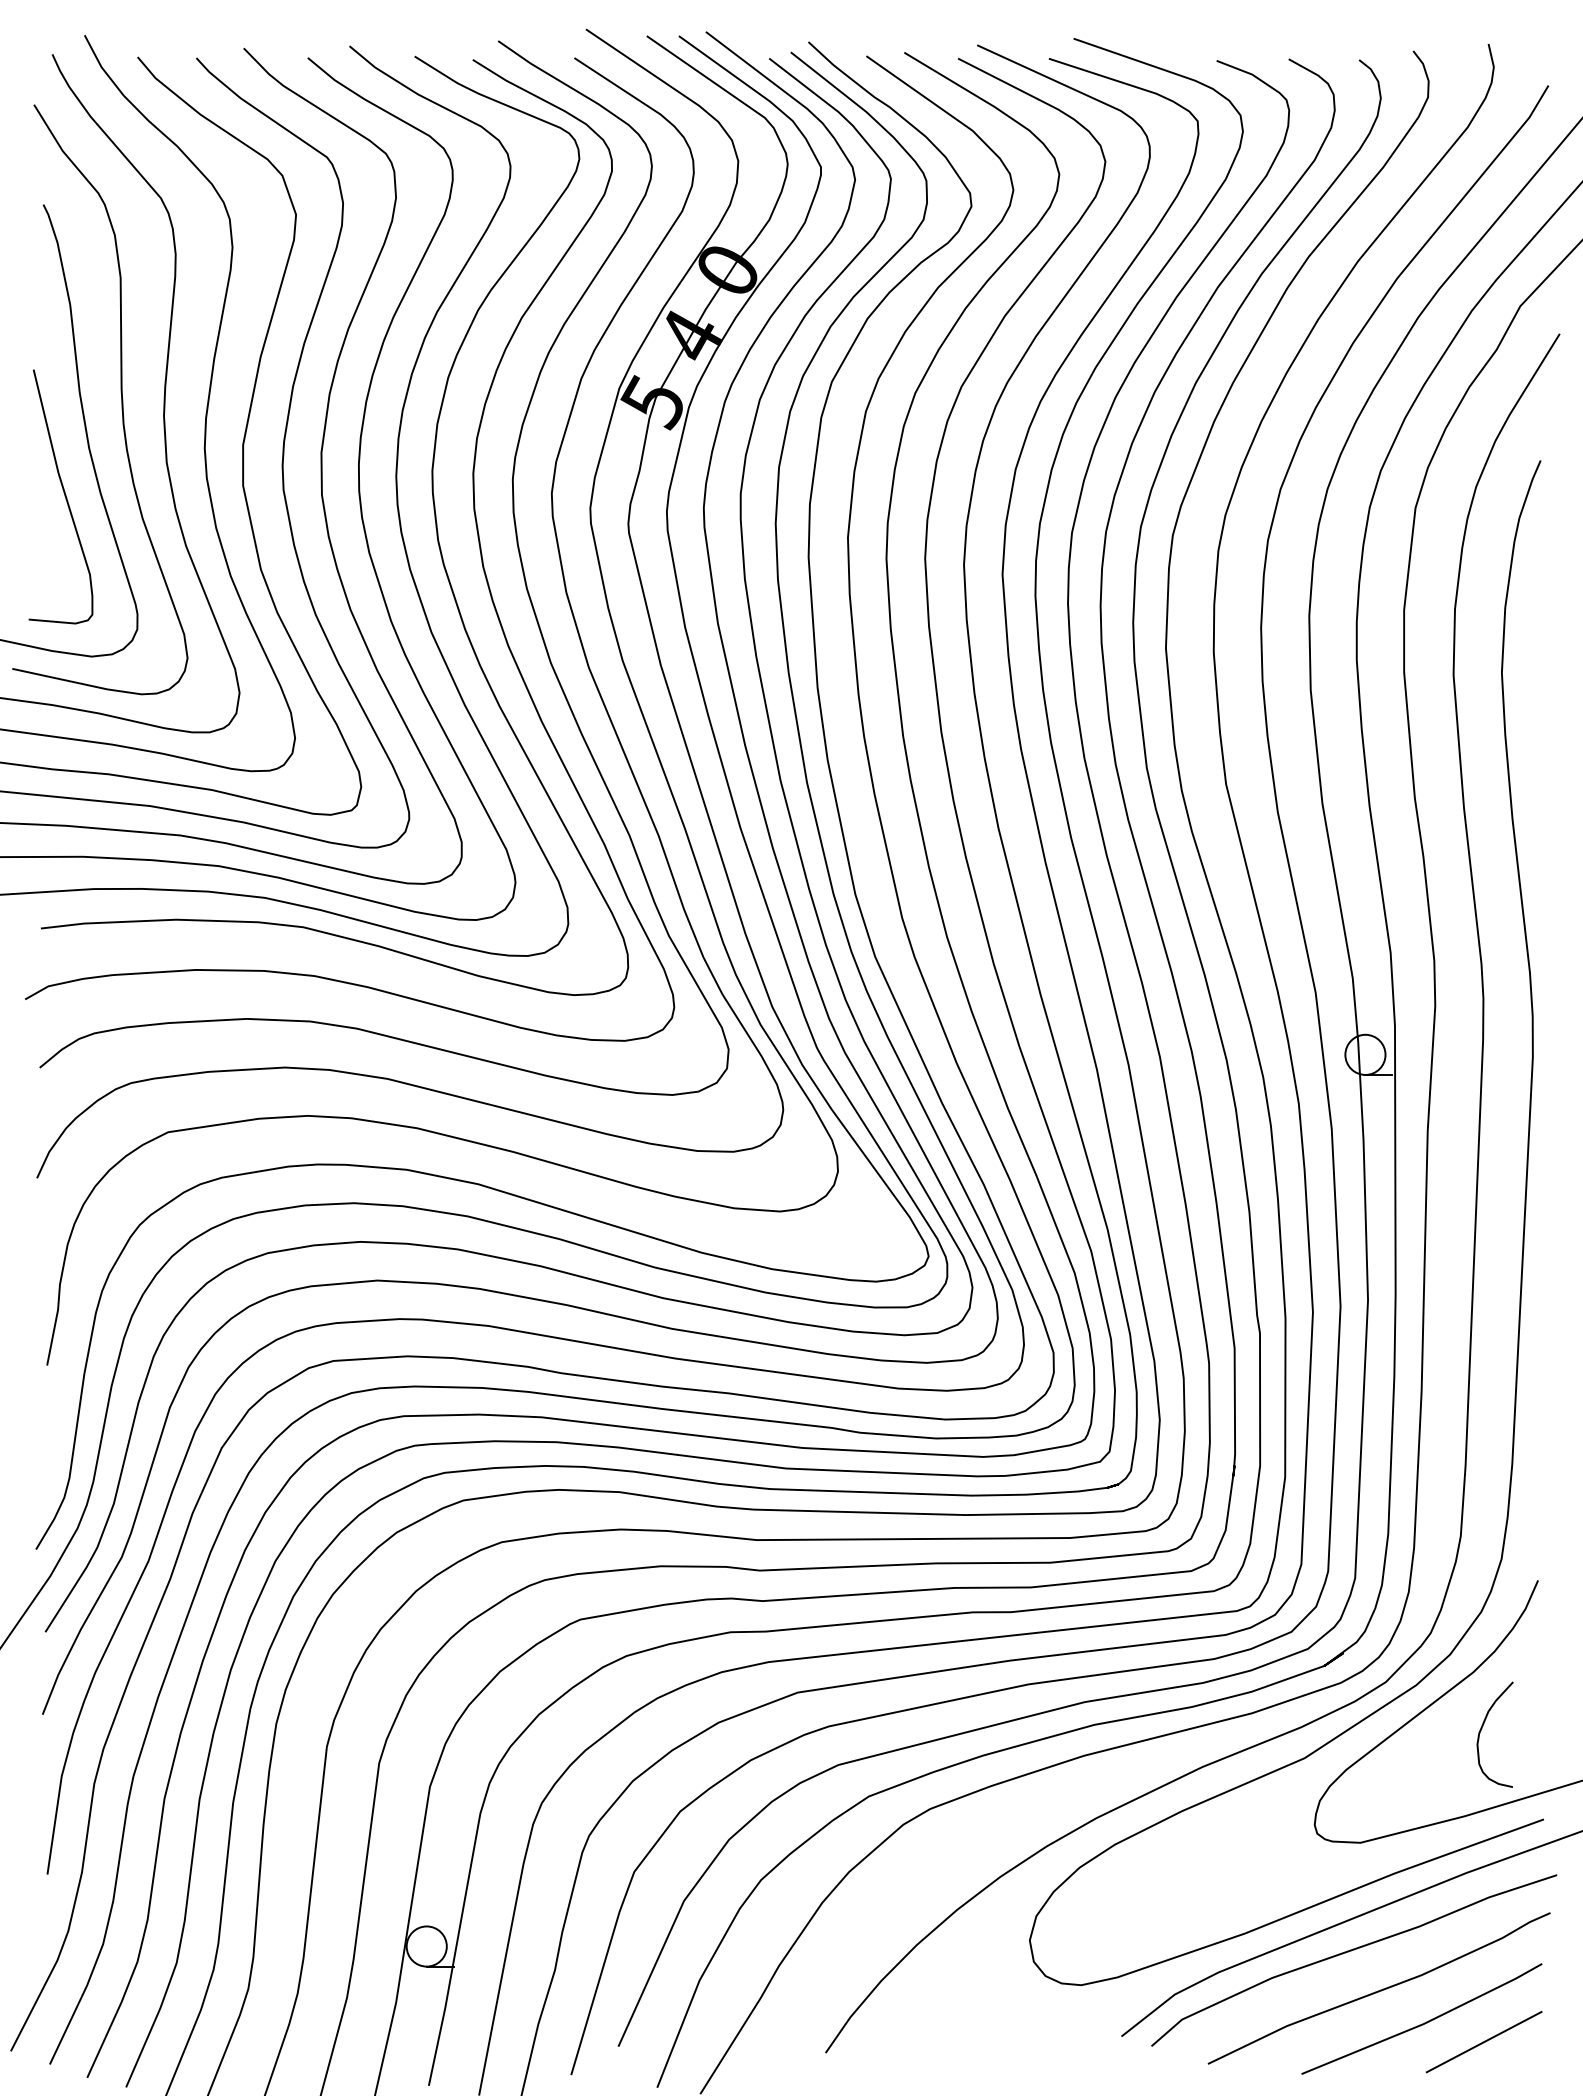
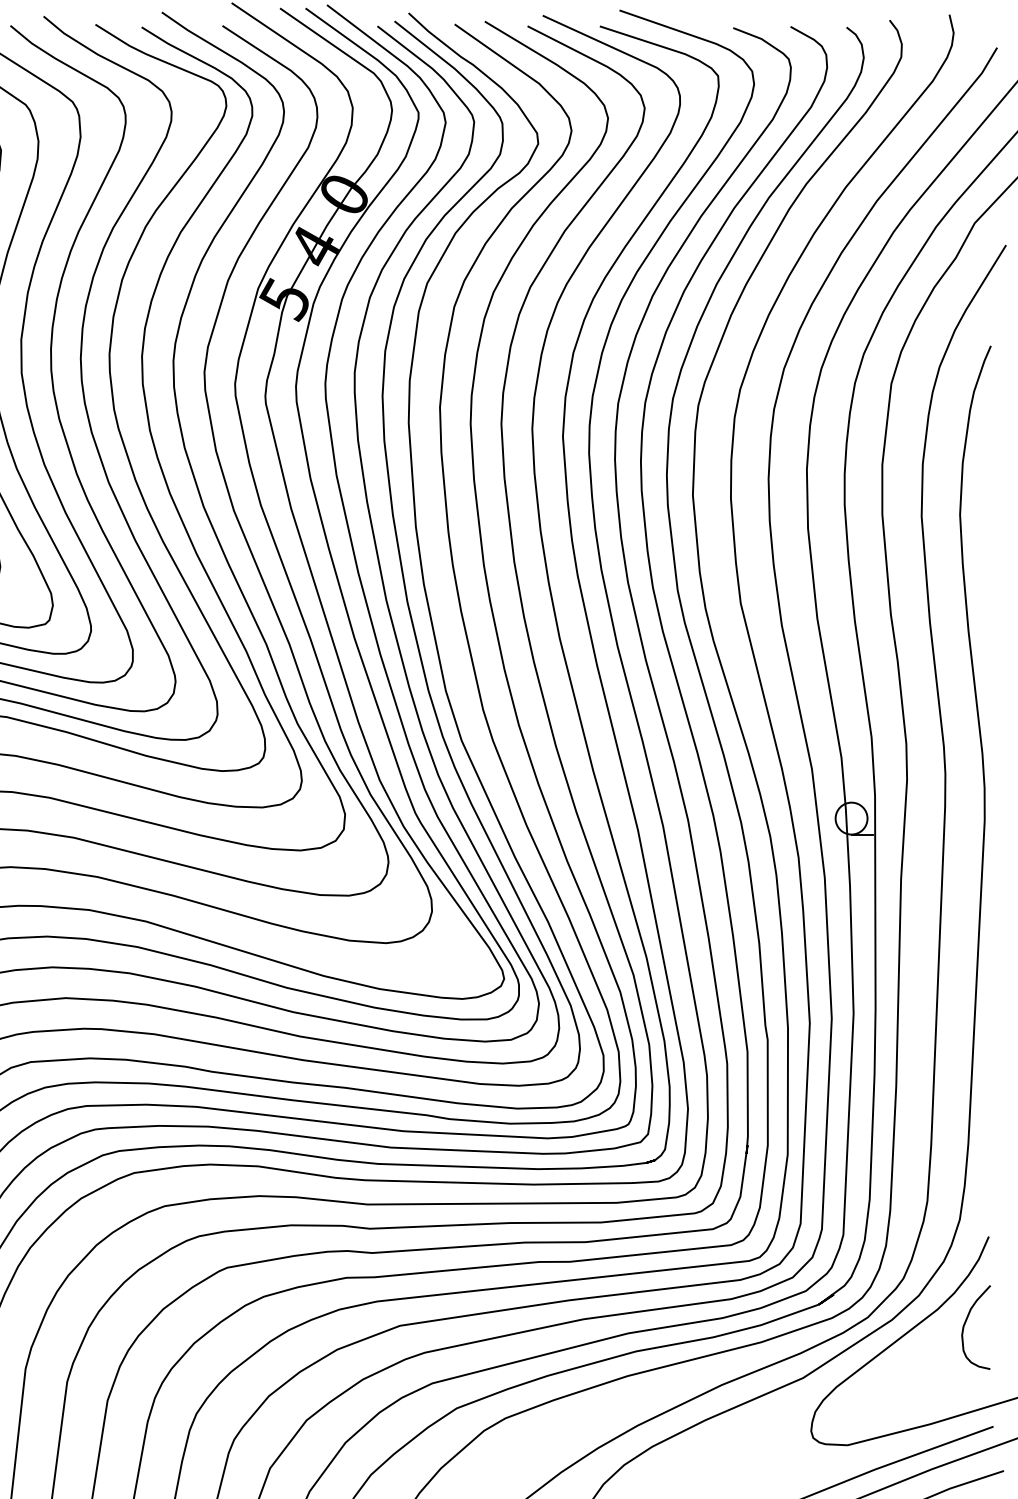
curve: (1481, 1731) -> (965, 1324), moved

